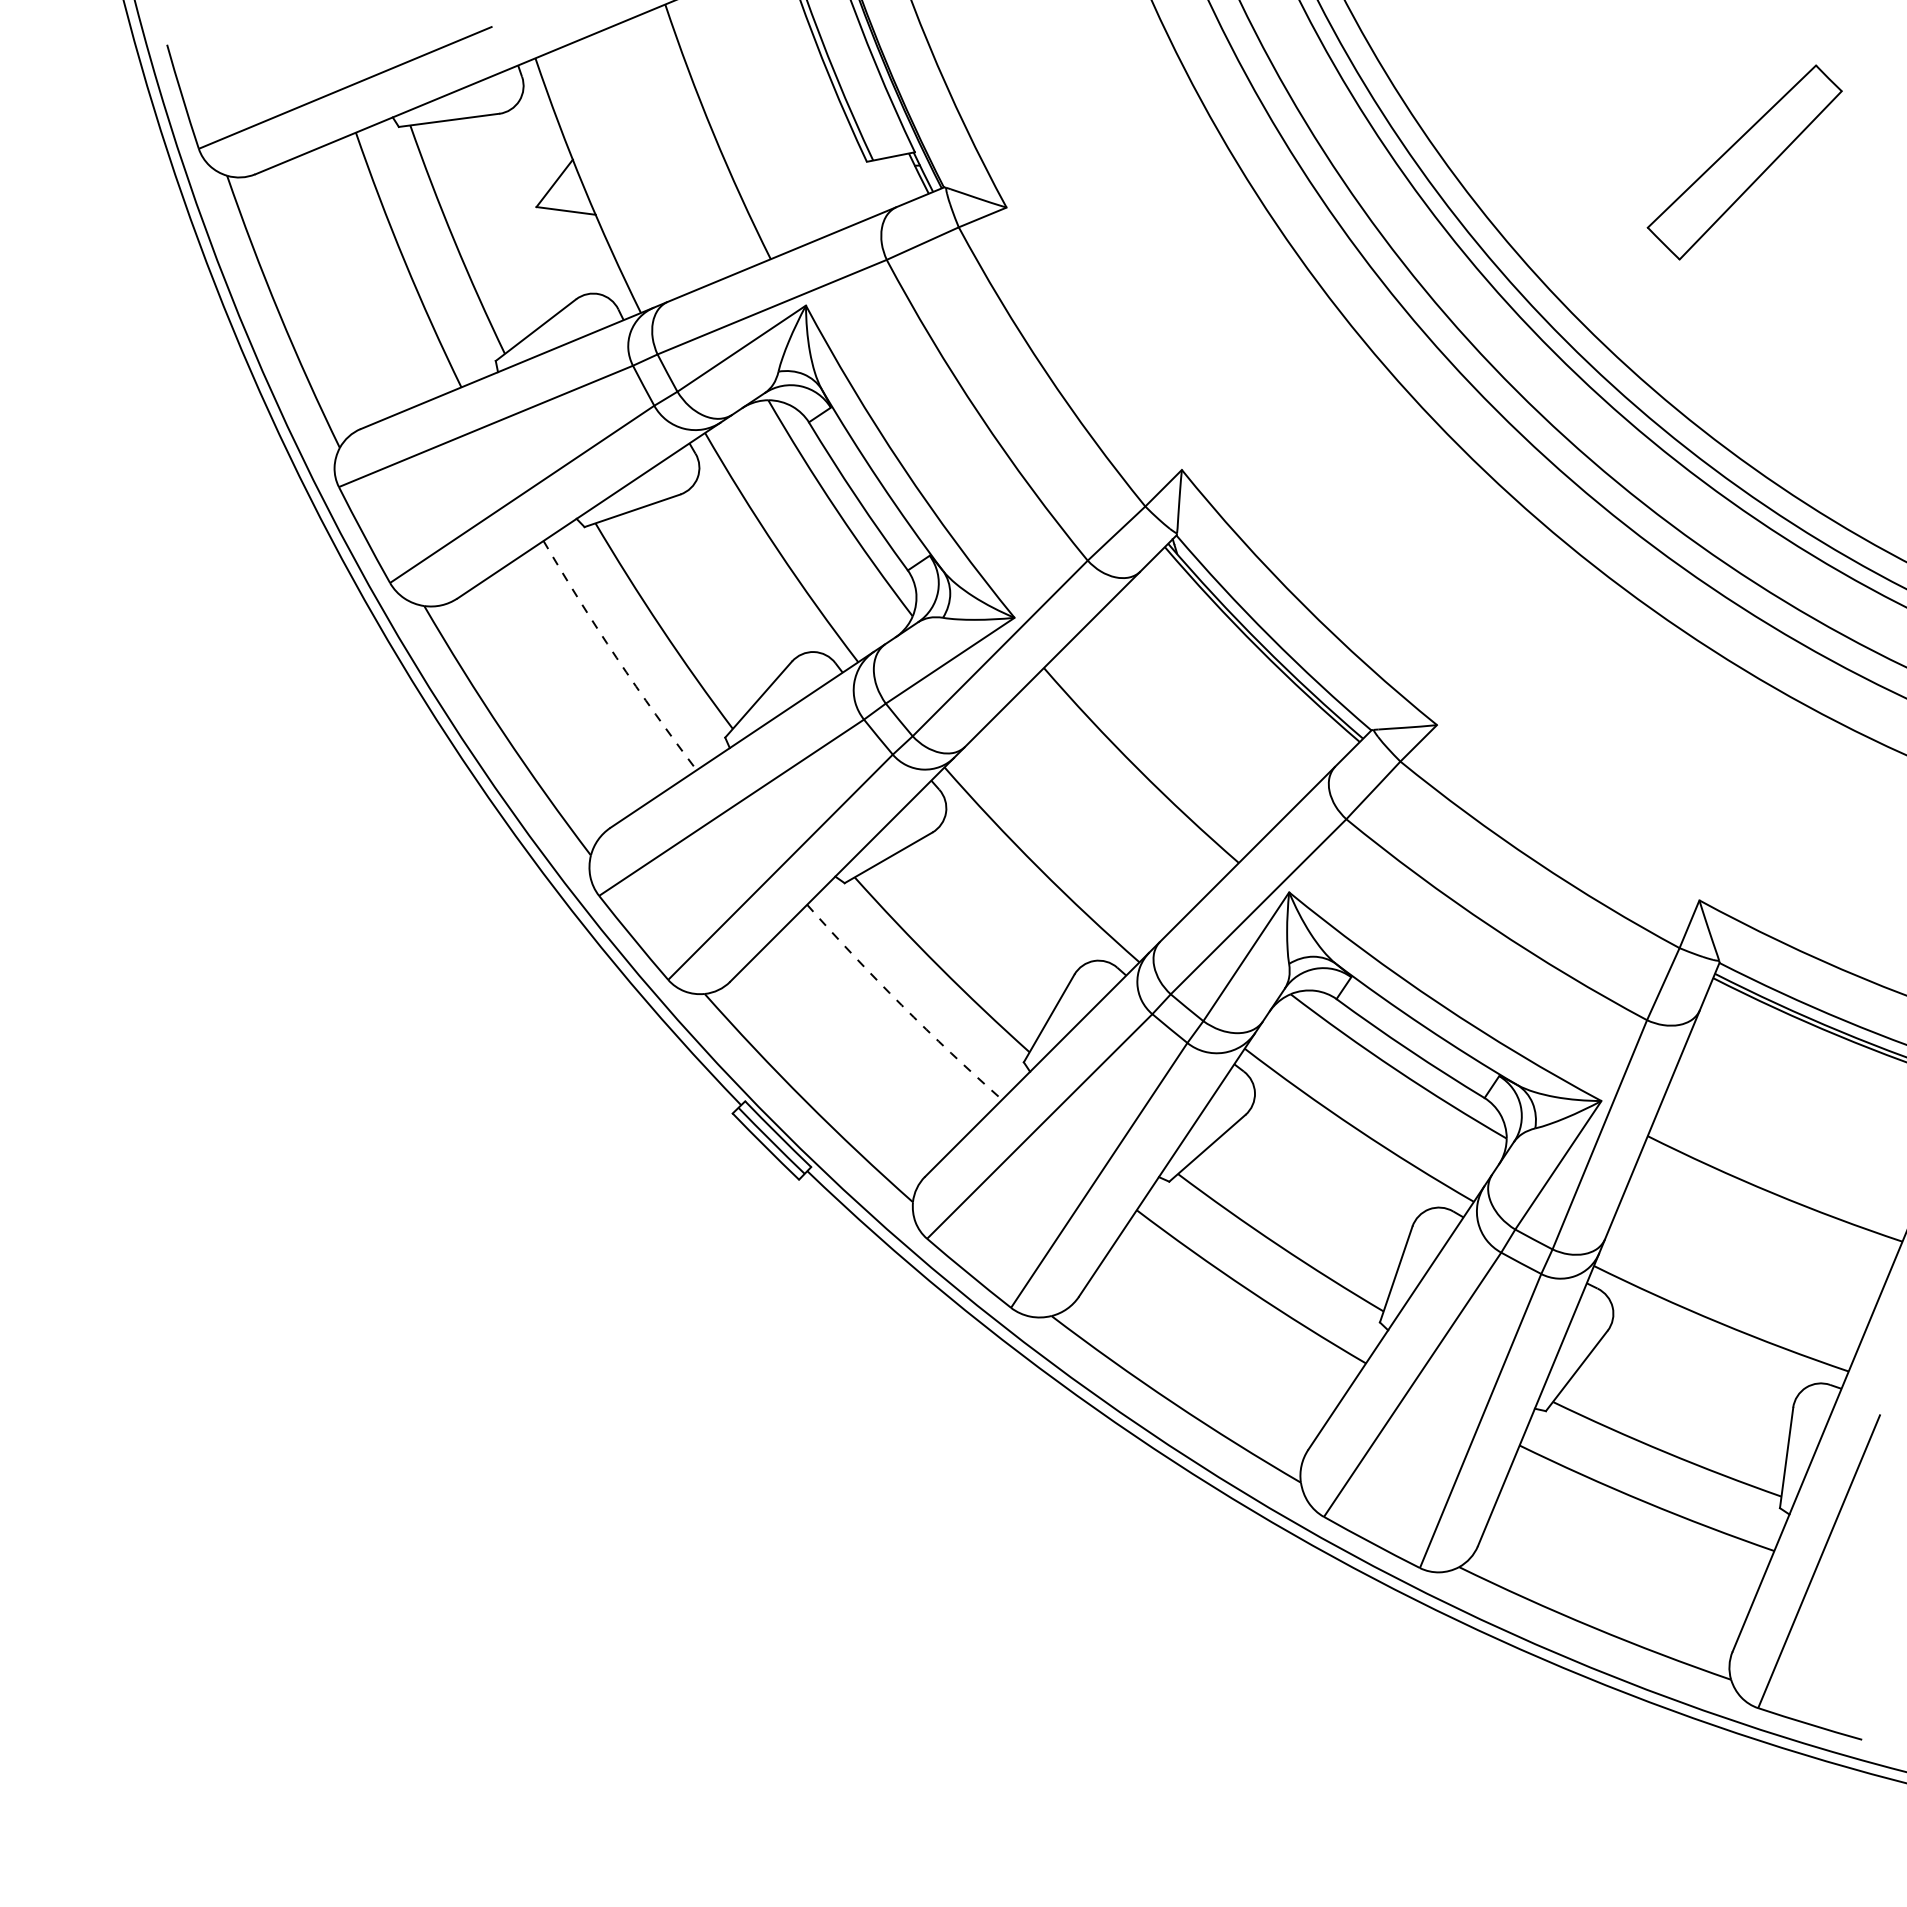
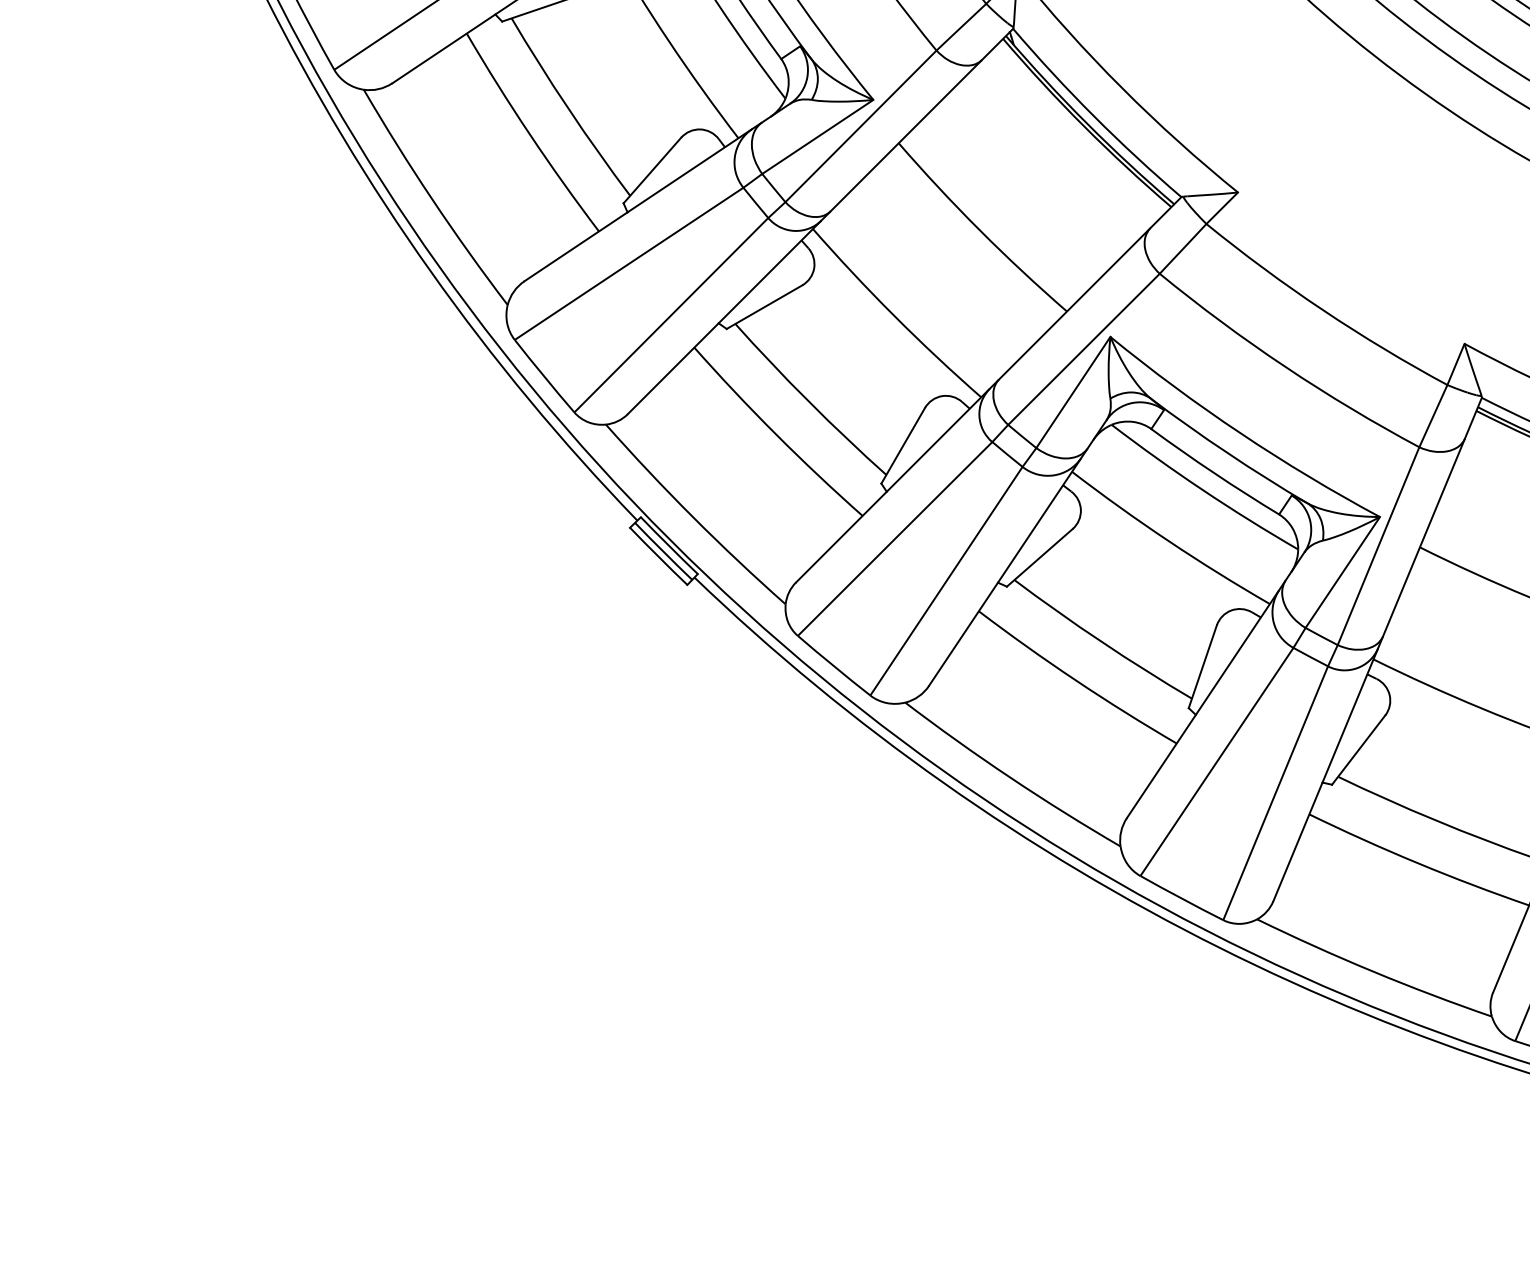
arc: (616, 657) -> (529, 134), dashed -> solid
arc: (901, 1005) -> (775, 434), dashed -> solid

